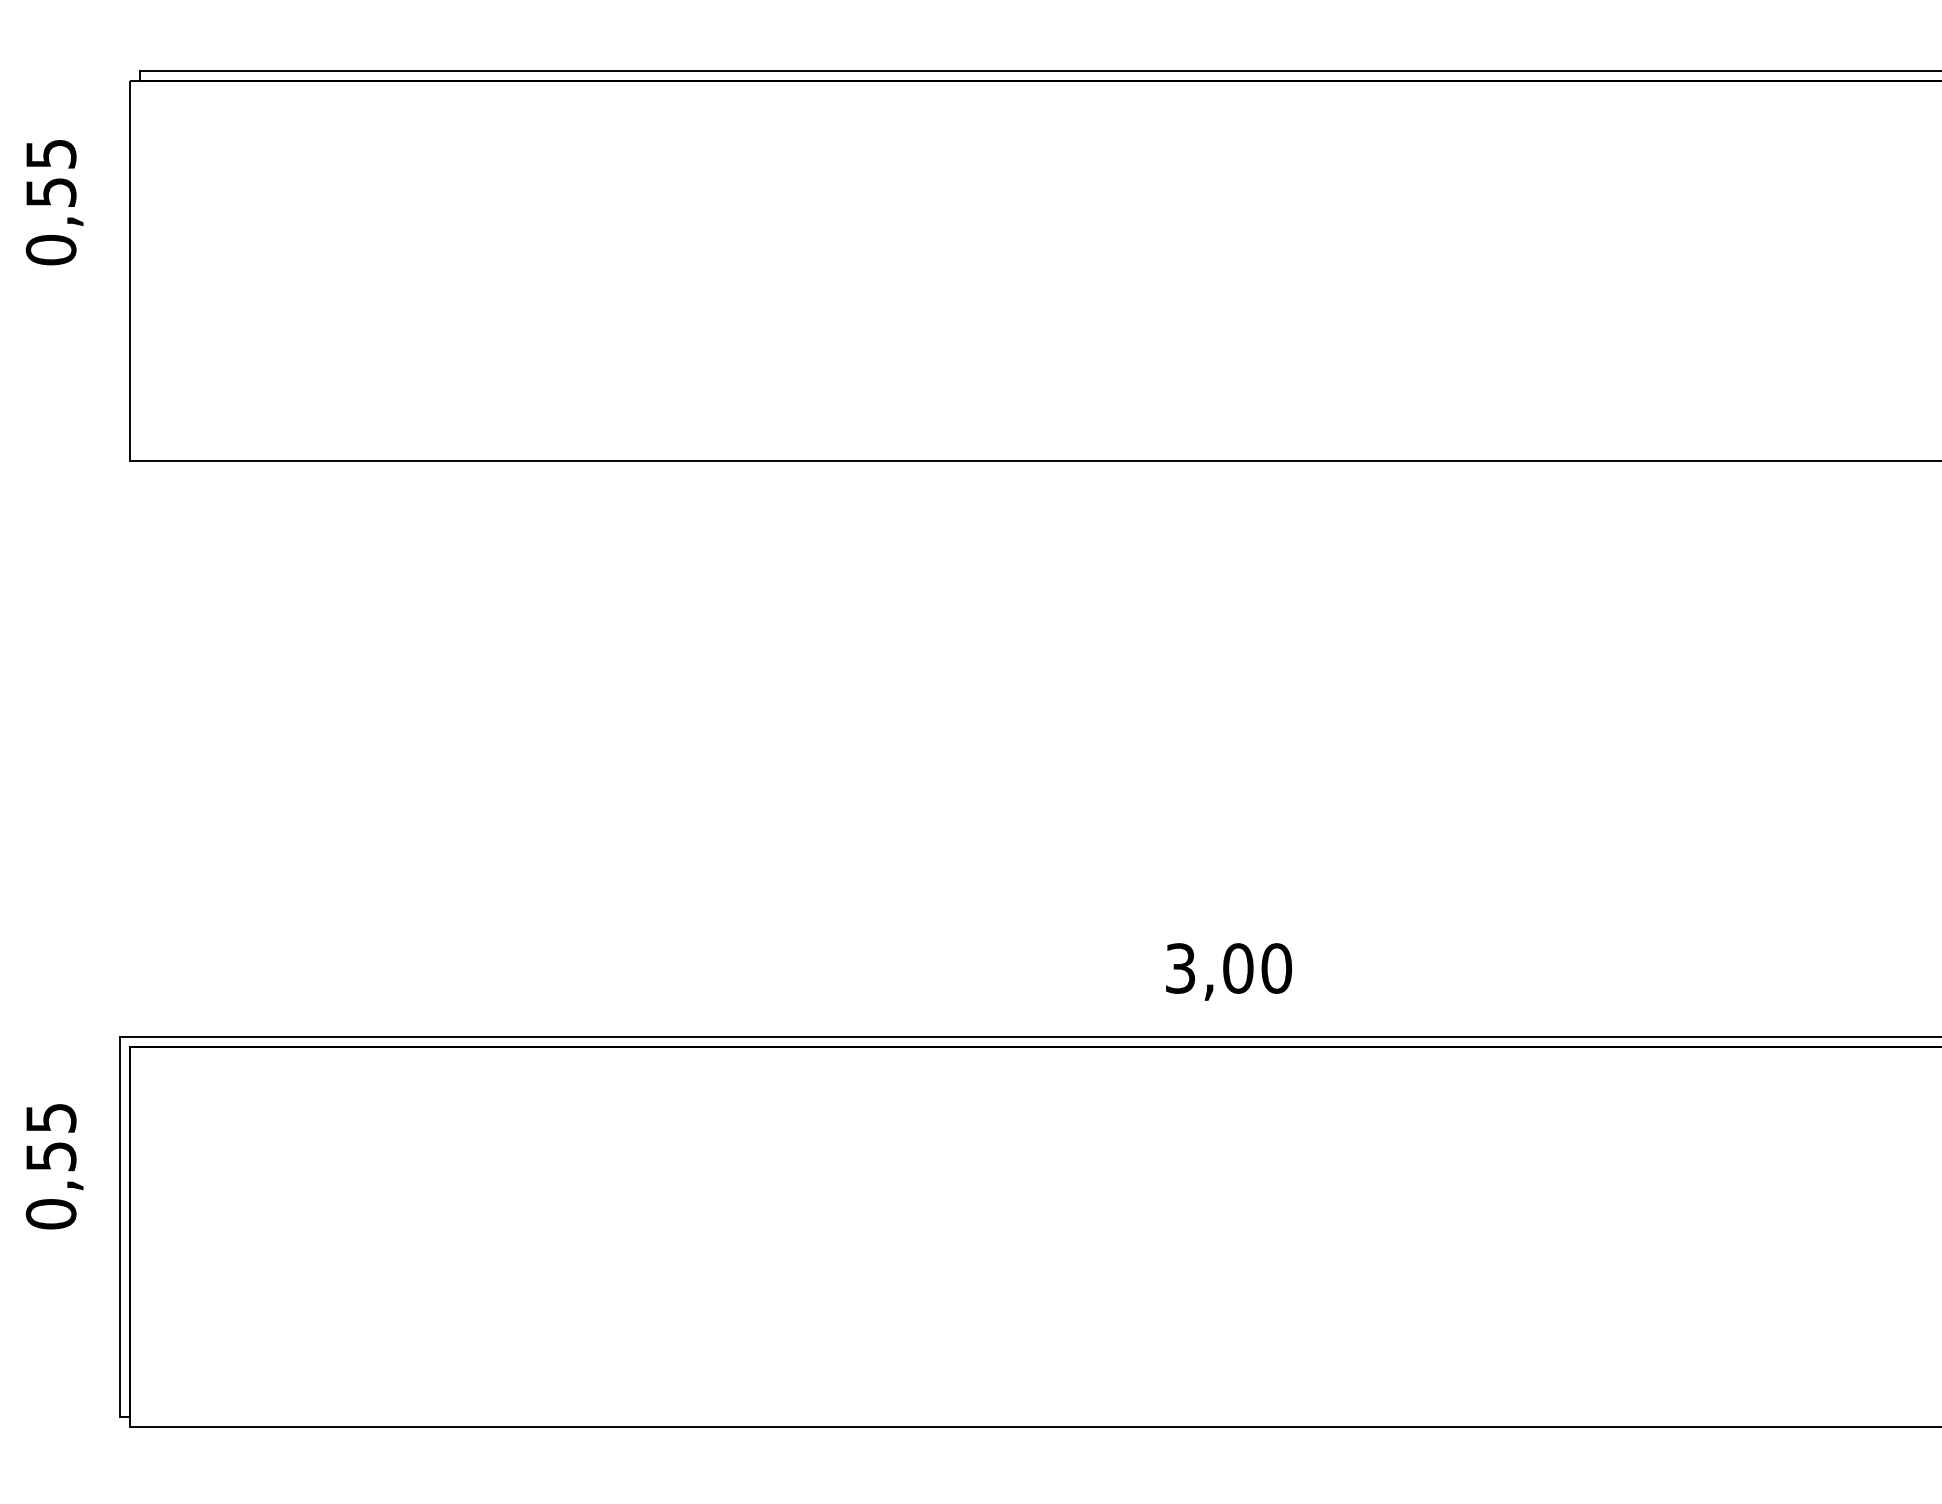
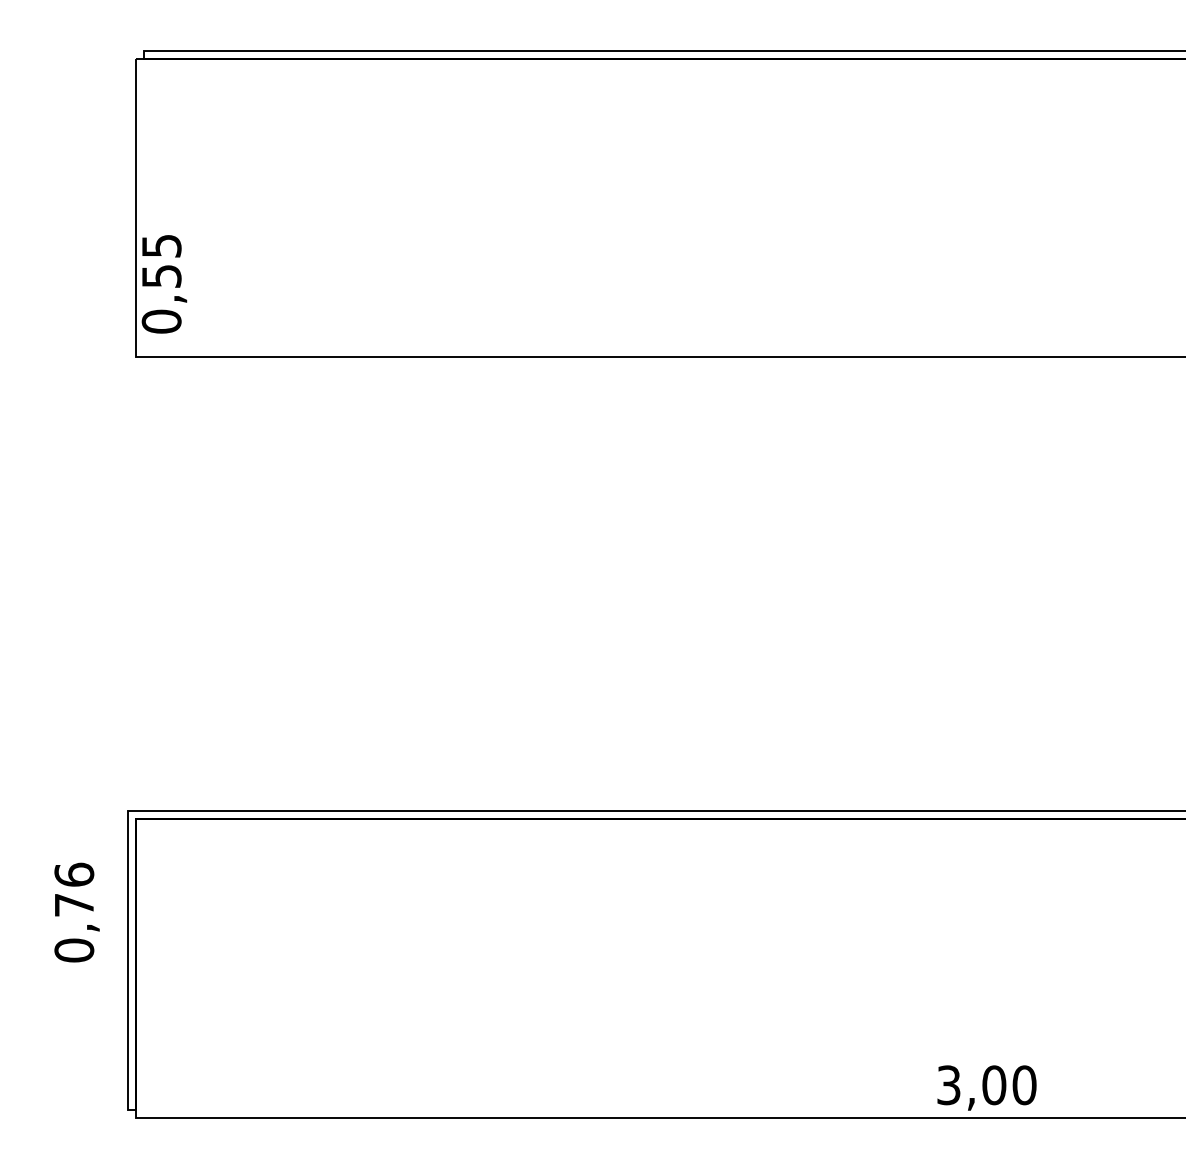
text: (54, 202) -> (164, 284), moved
text: (1228, 971) -> (986, 1087), moved
text: (50, 1136) -> (73, 889), 0,55 -> 0,76

